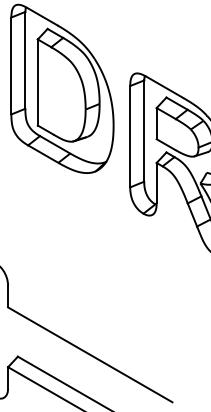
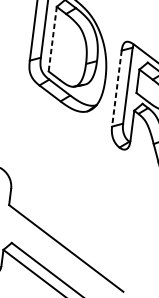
line: (37, 83) -> (52, 39), solid -> dashed
line: (130, 136) -> (117, 88), solid -> dashed

